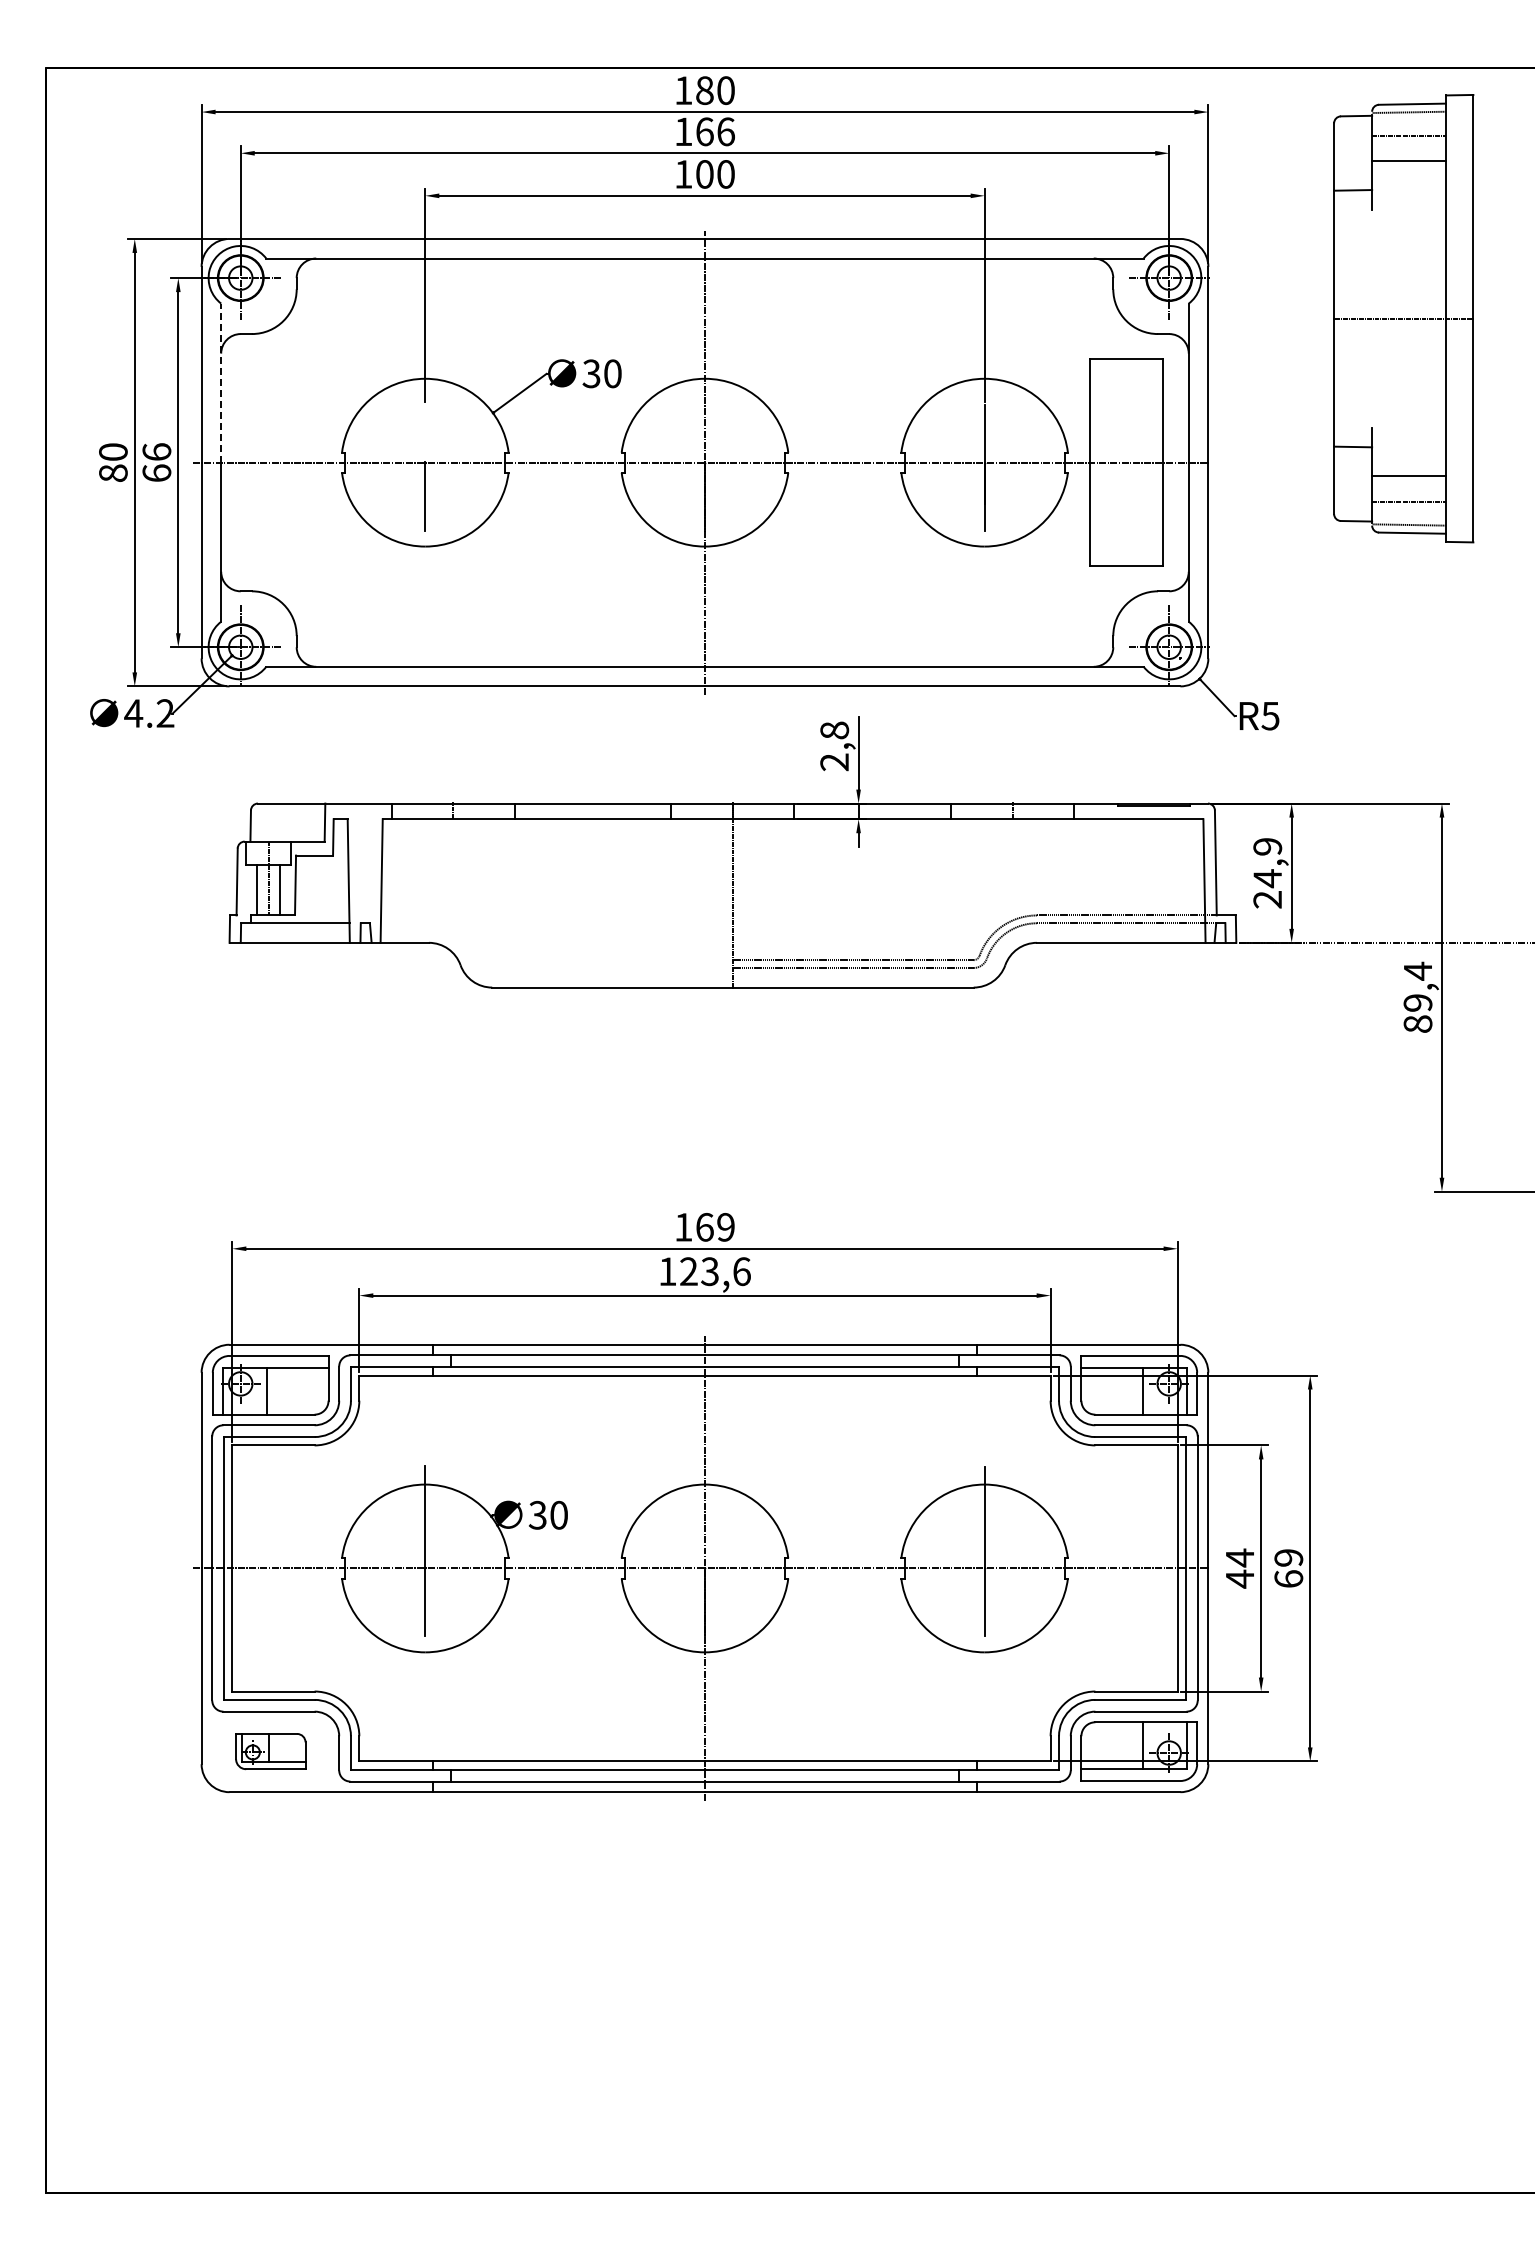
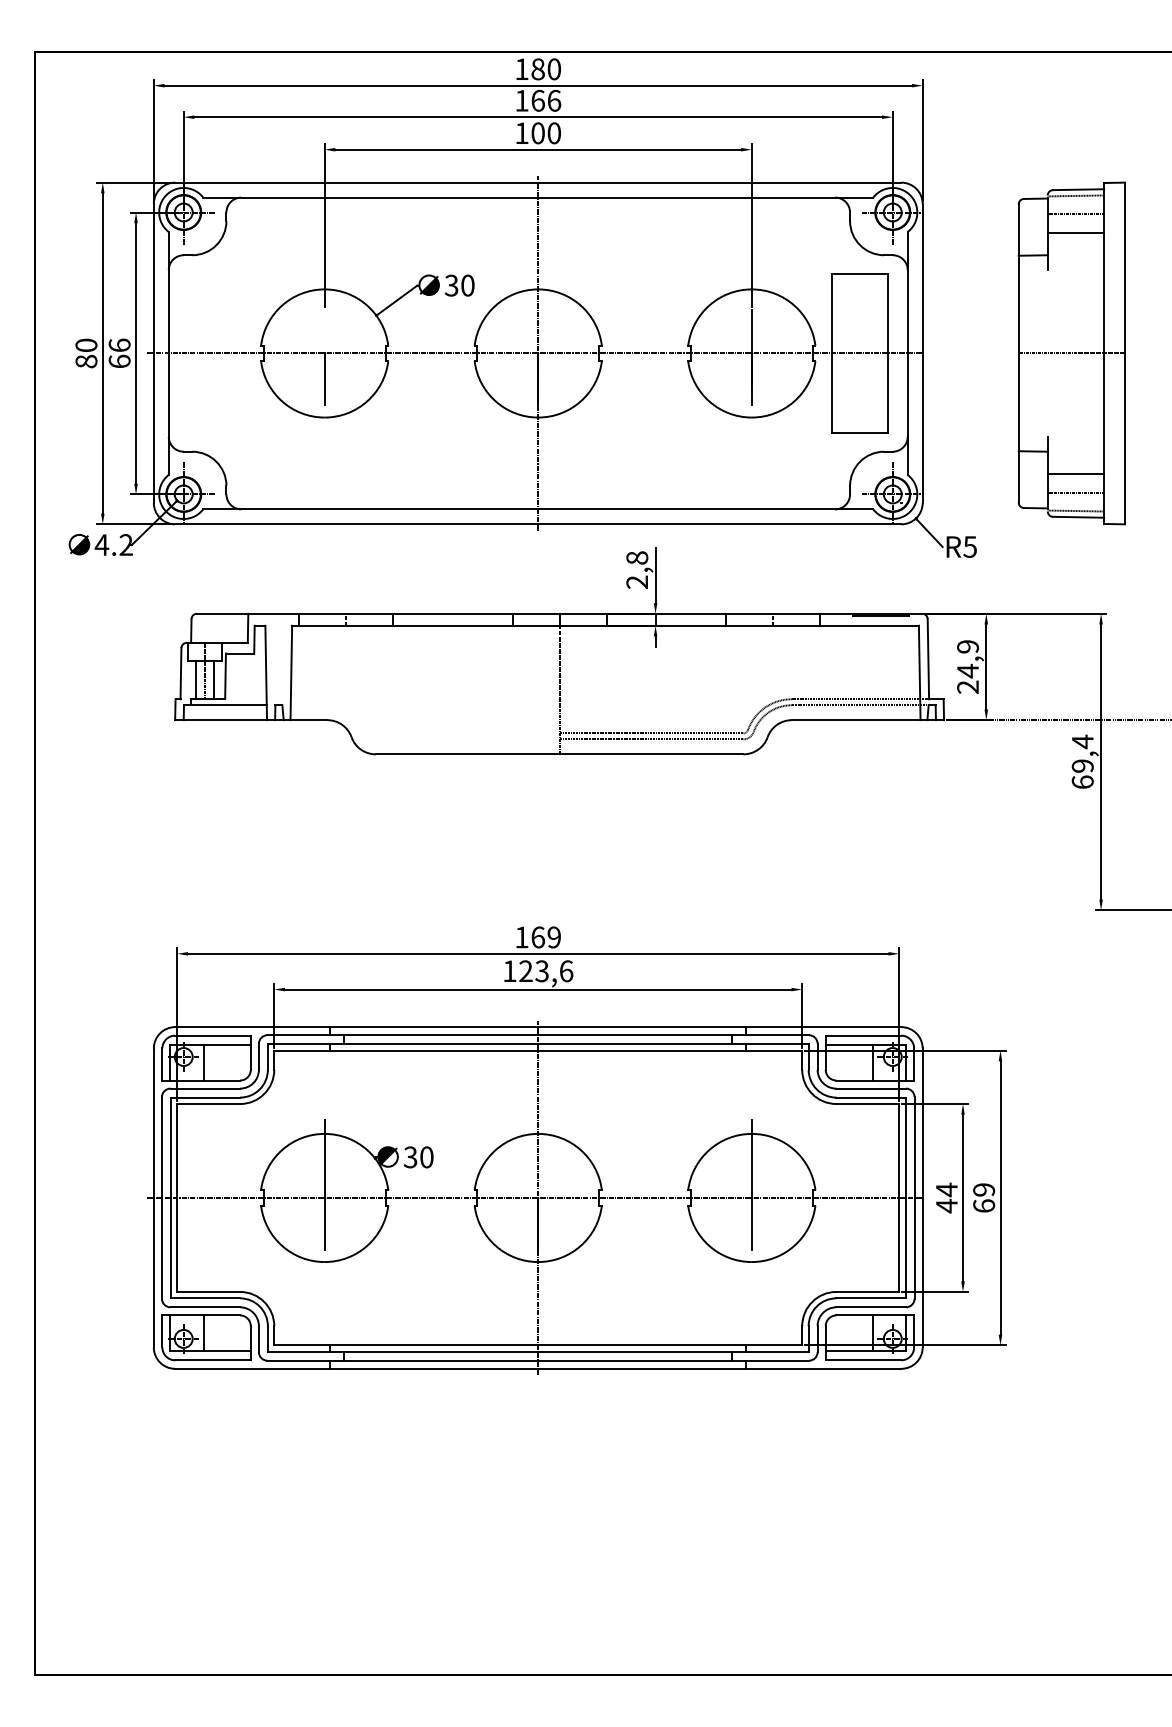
part: (1403, 318) -> (1071, 353), moved
line: (221, 383) -> (169, 293), dashed -> solid
text: (1417, 1023) -> (1082, 781), 89,4 -> 69,4
part: (270, 1751) -> (206, 1337), size x1.67

